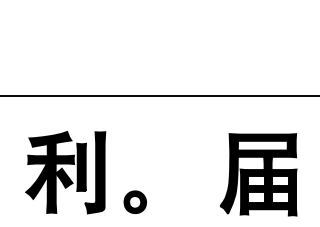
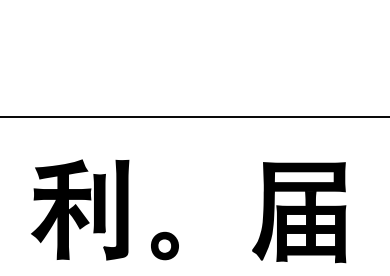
part: (258, 174) -> (299, 212), moved

